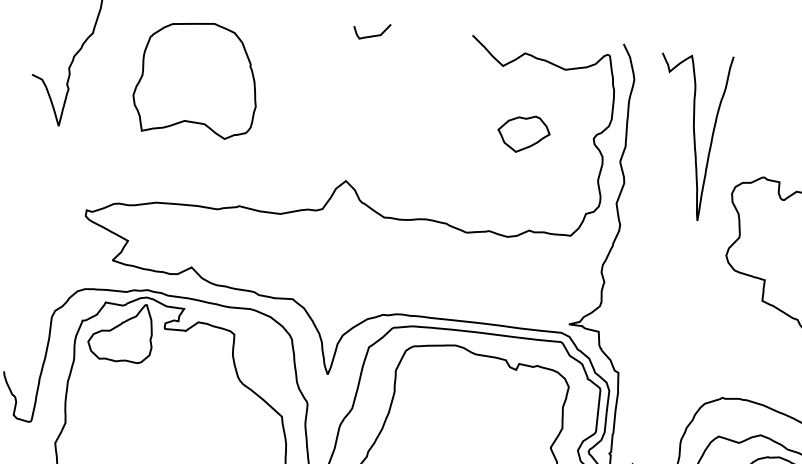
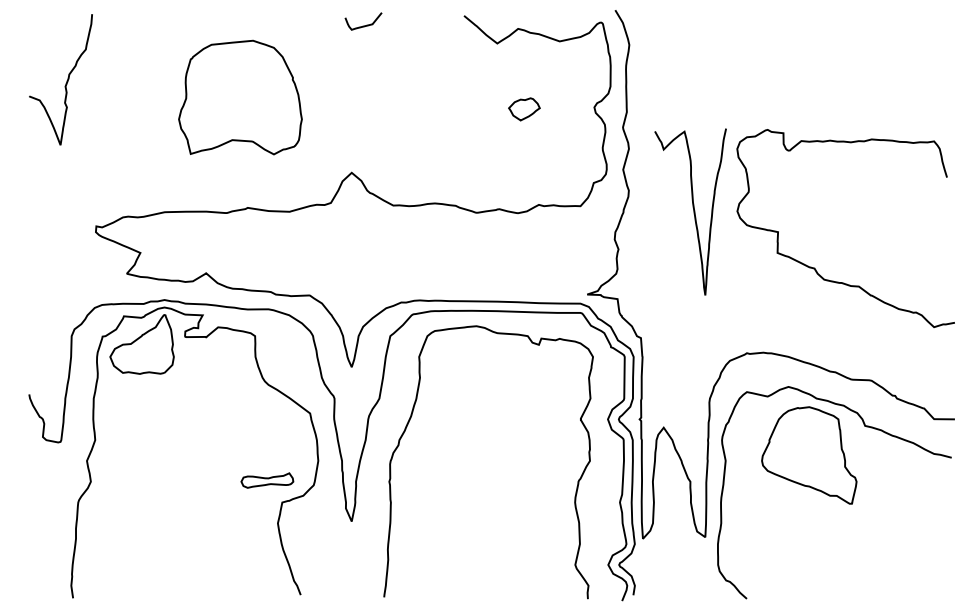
part: (196, 79) -> (240, 97), moved
part: (523, 134) -> (524, 109), size x0.6
curve: (693, 136) -> (693, 211), moved

